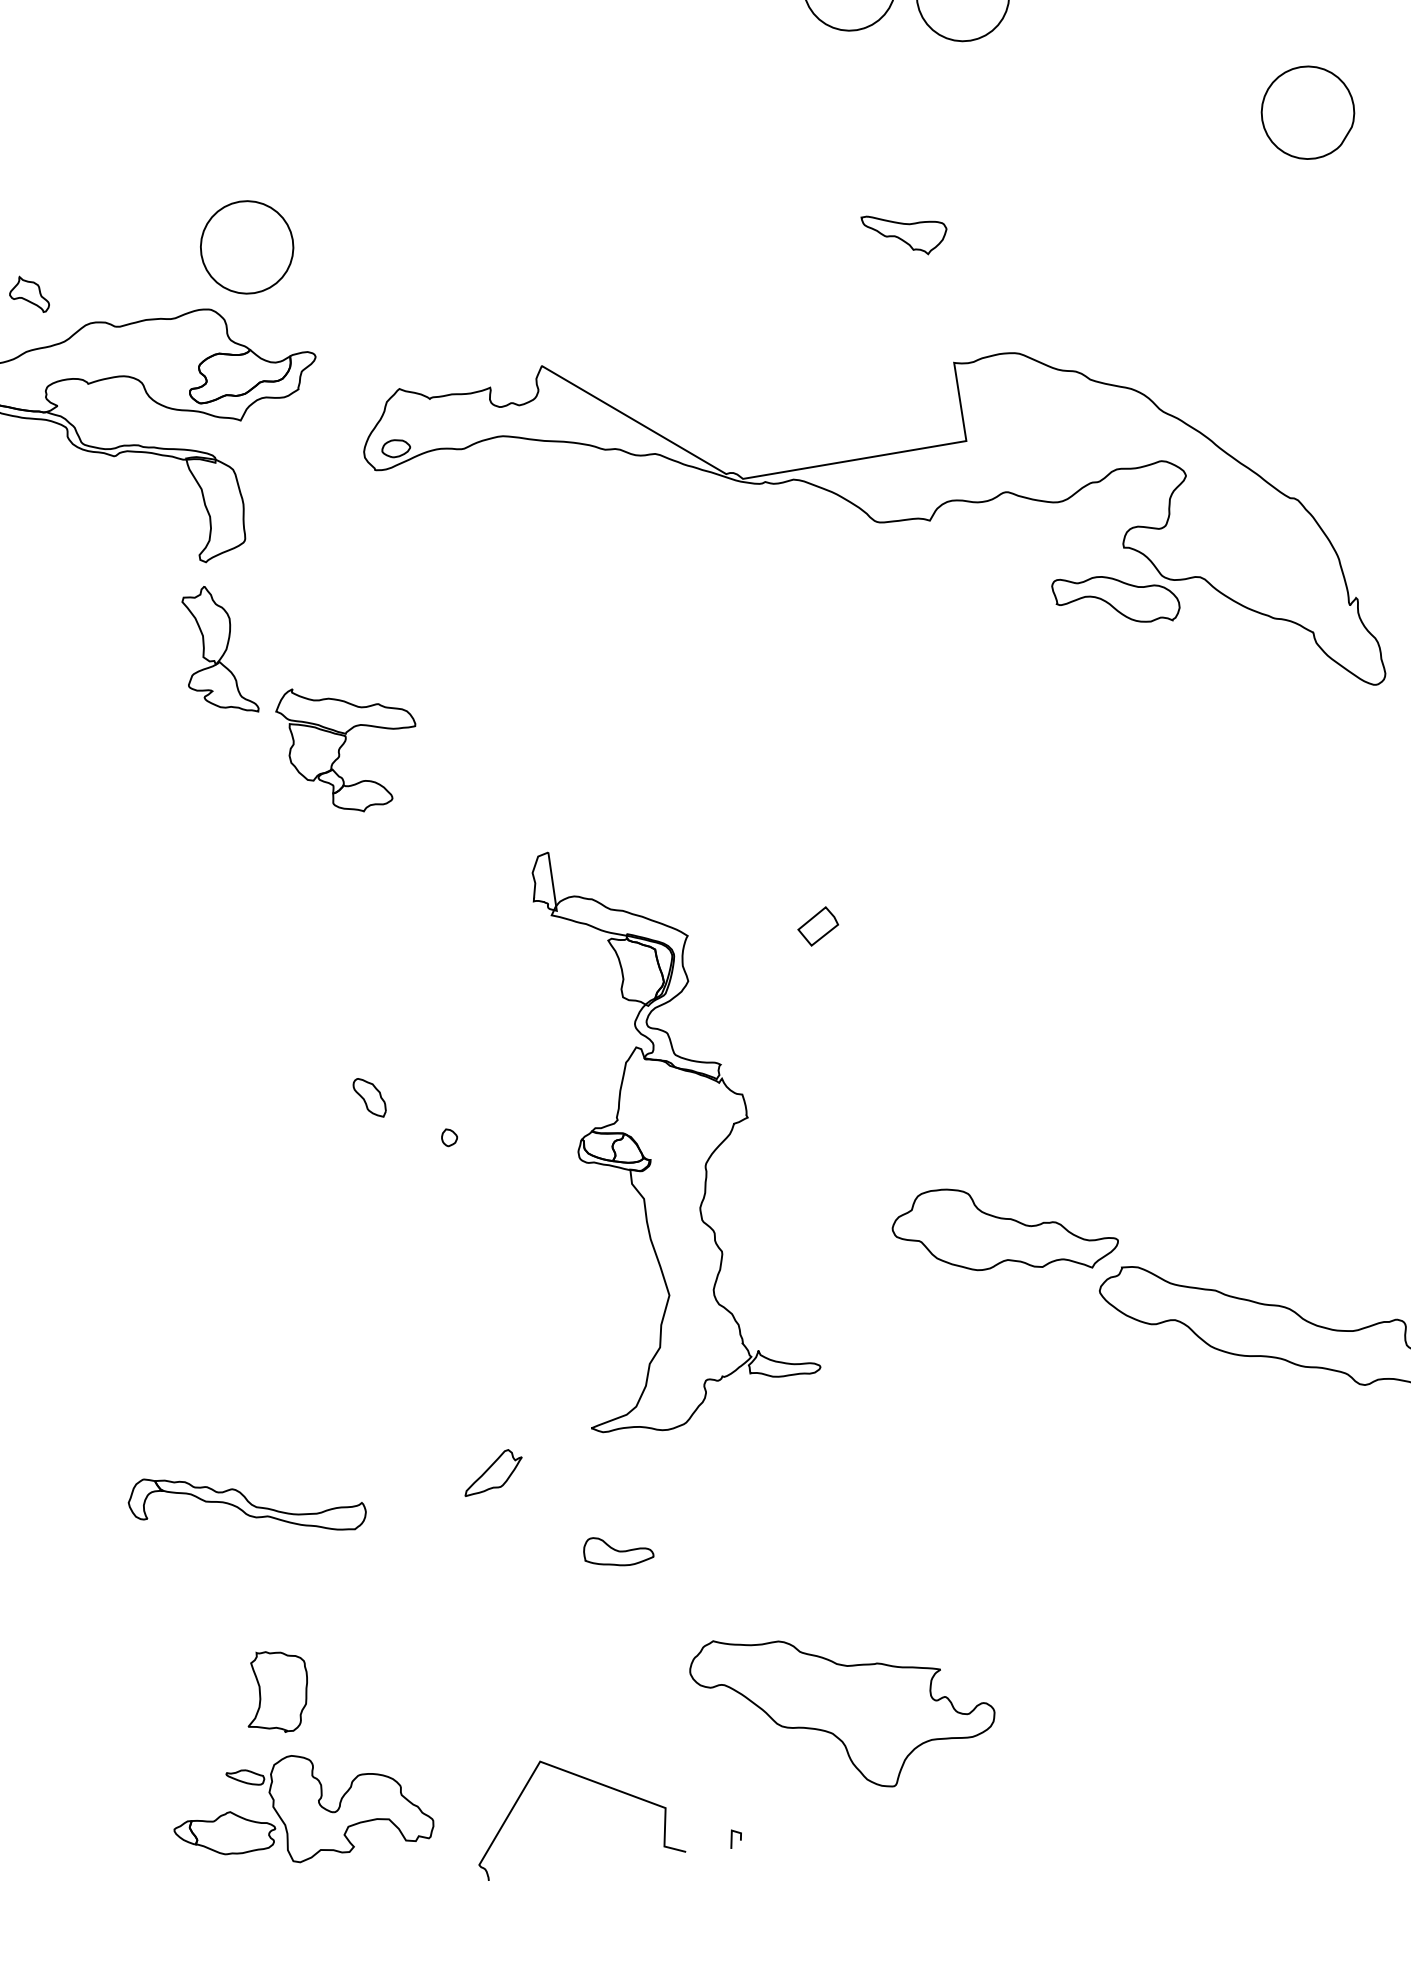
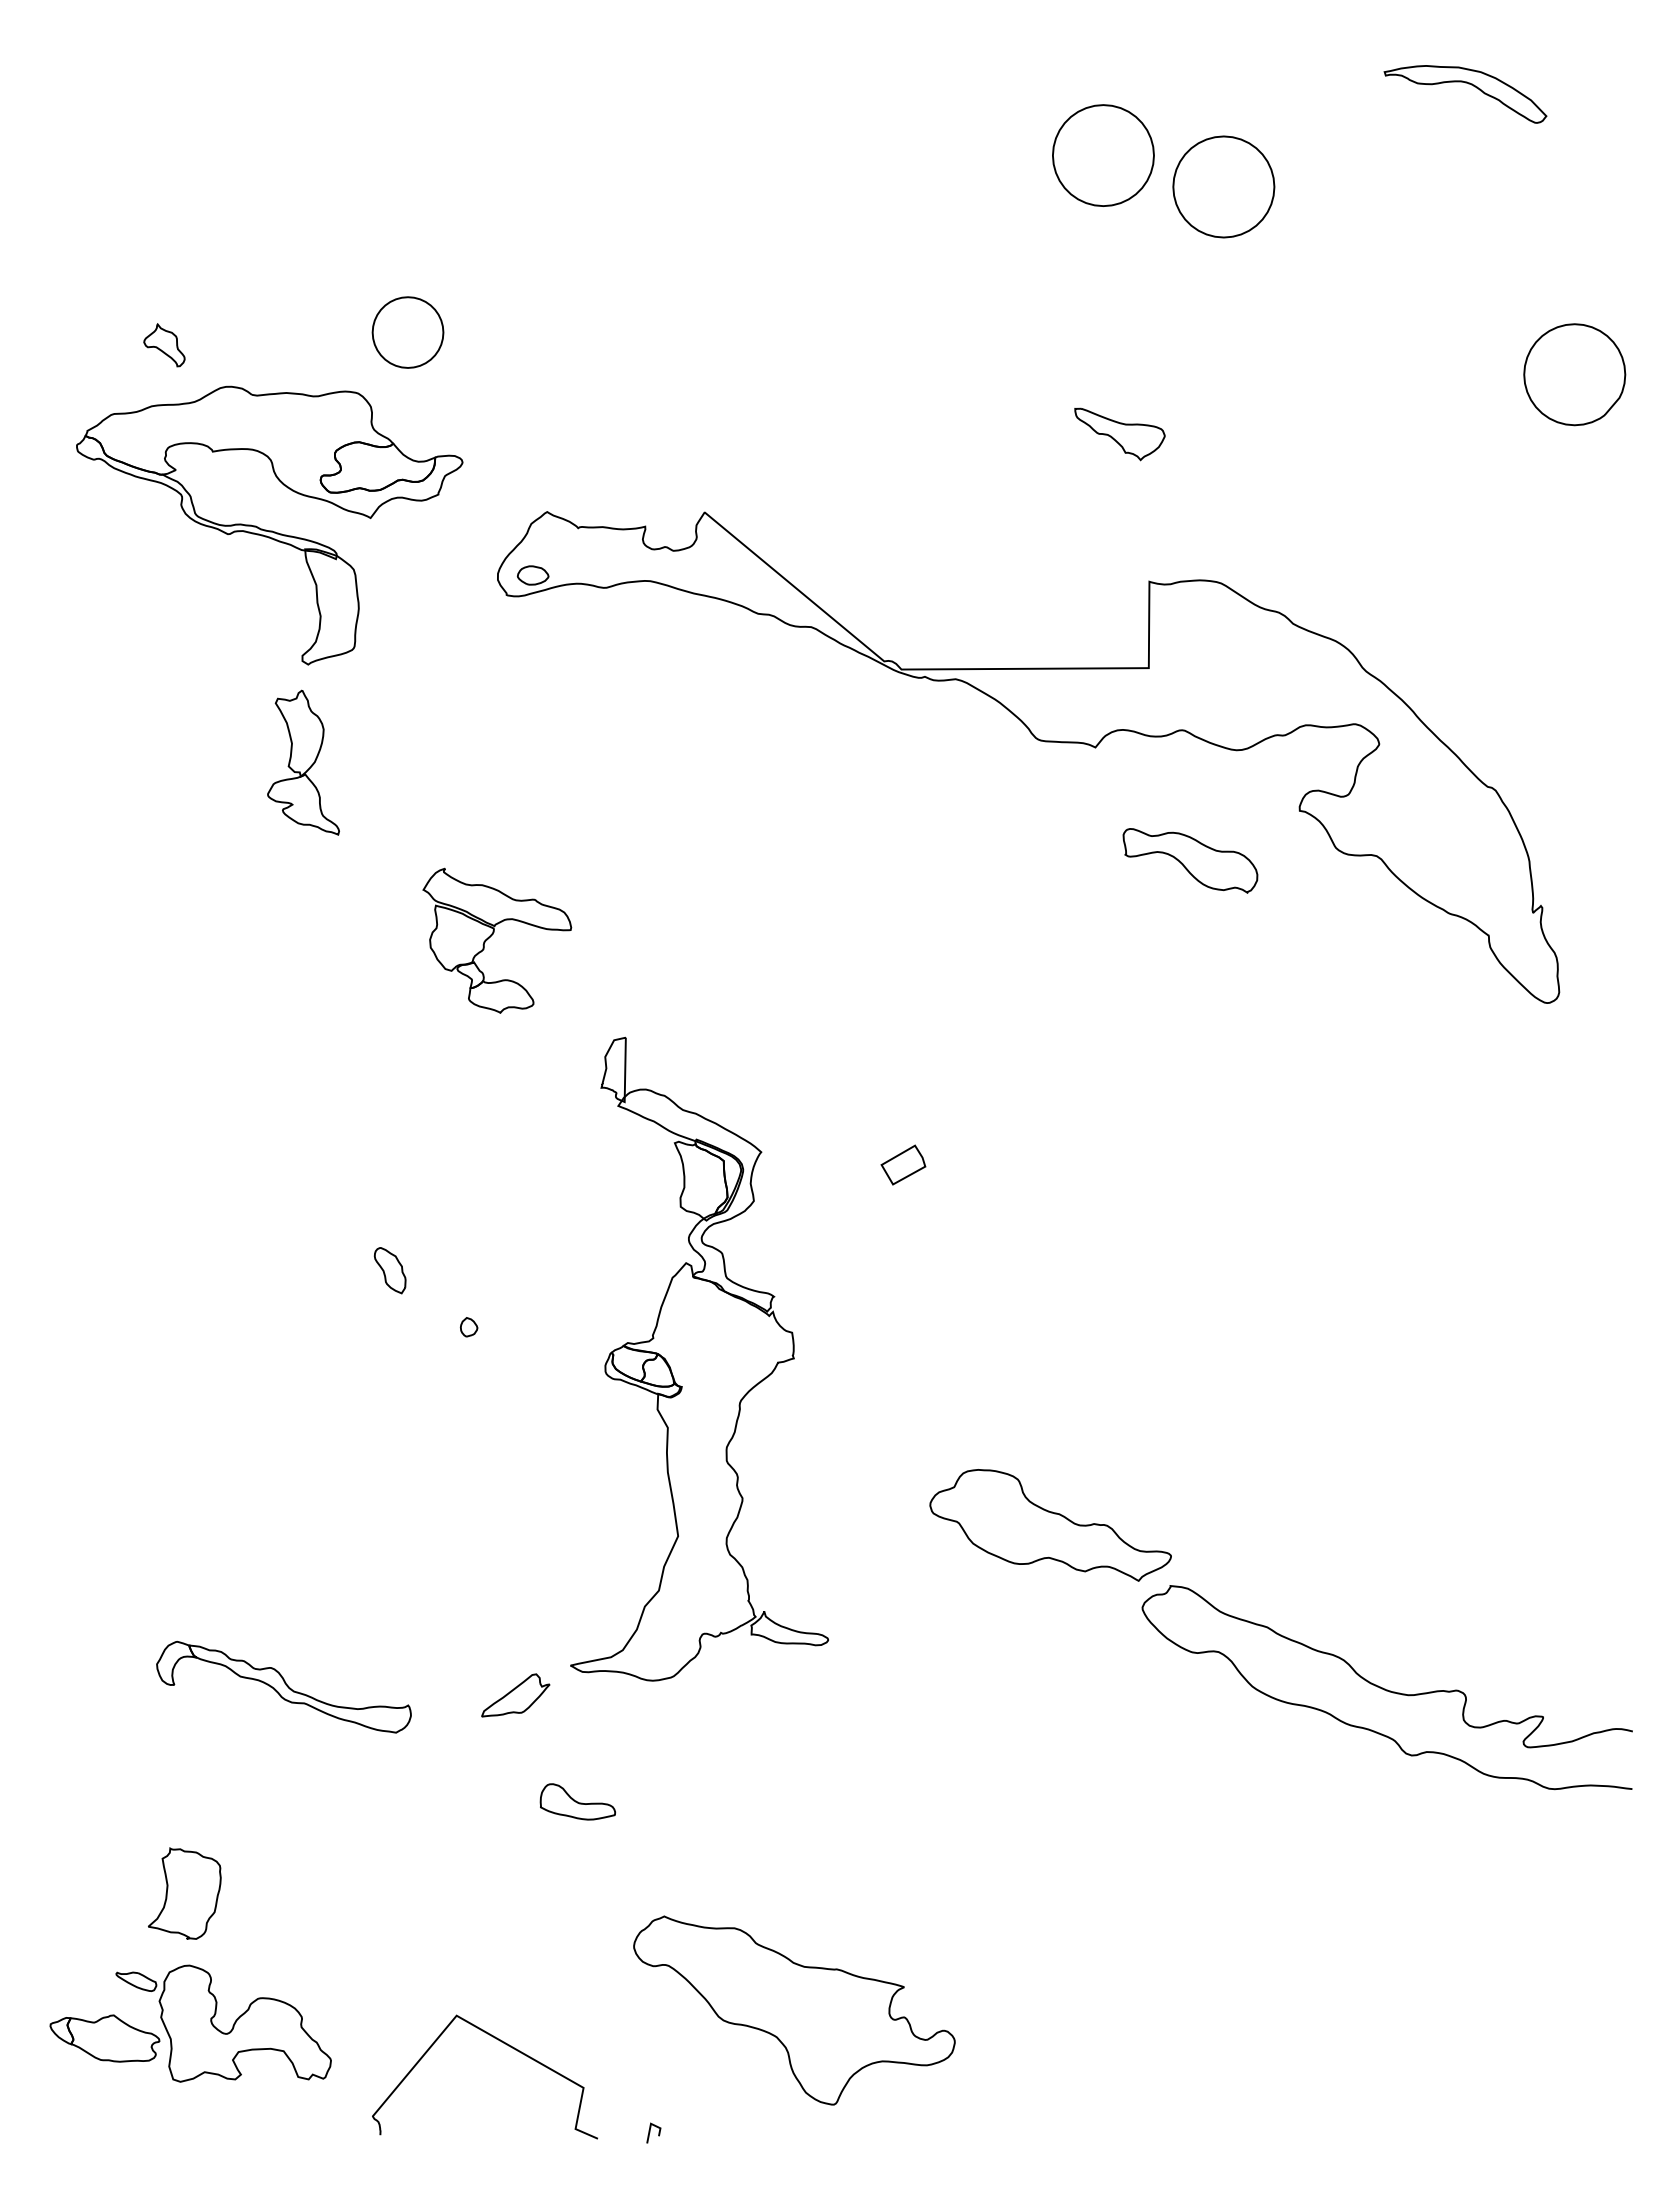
part: (246, 247) -> (407, 332), size x0.7
part: (1116, 599) -> (1190, 860), moved
part: (345, 742) -> (492, 935), moved
part: (492, 1472) -> (515, 1695), moved
part: (246, 1505) -> (283, 1687), moved

